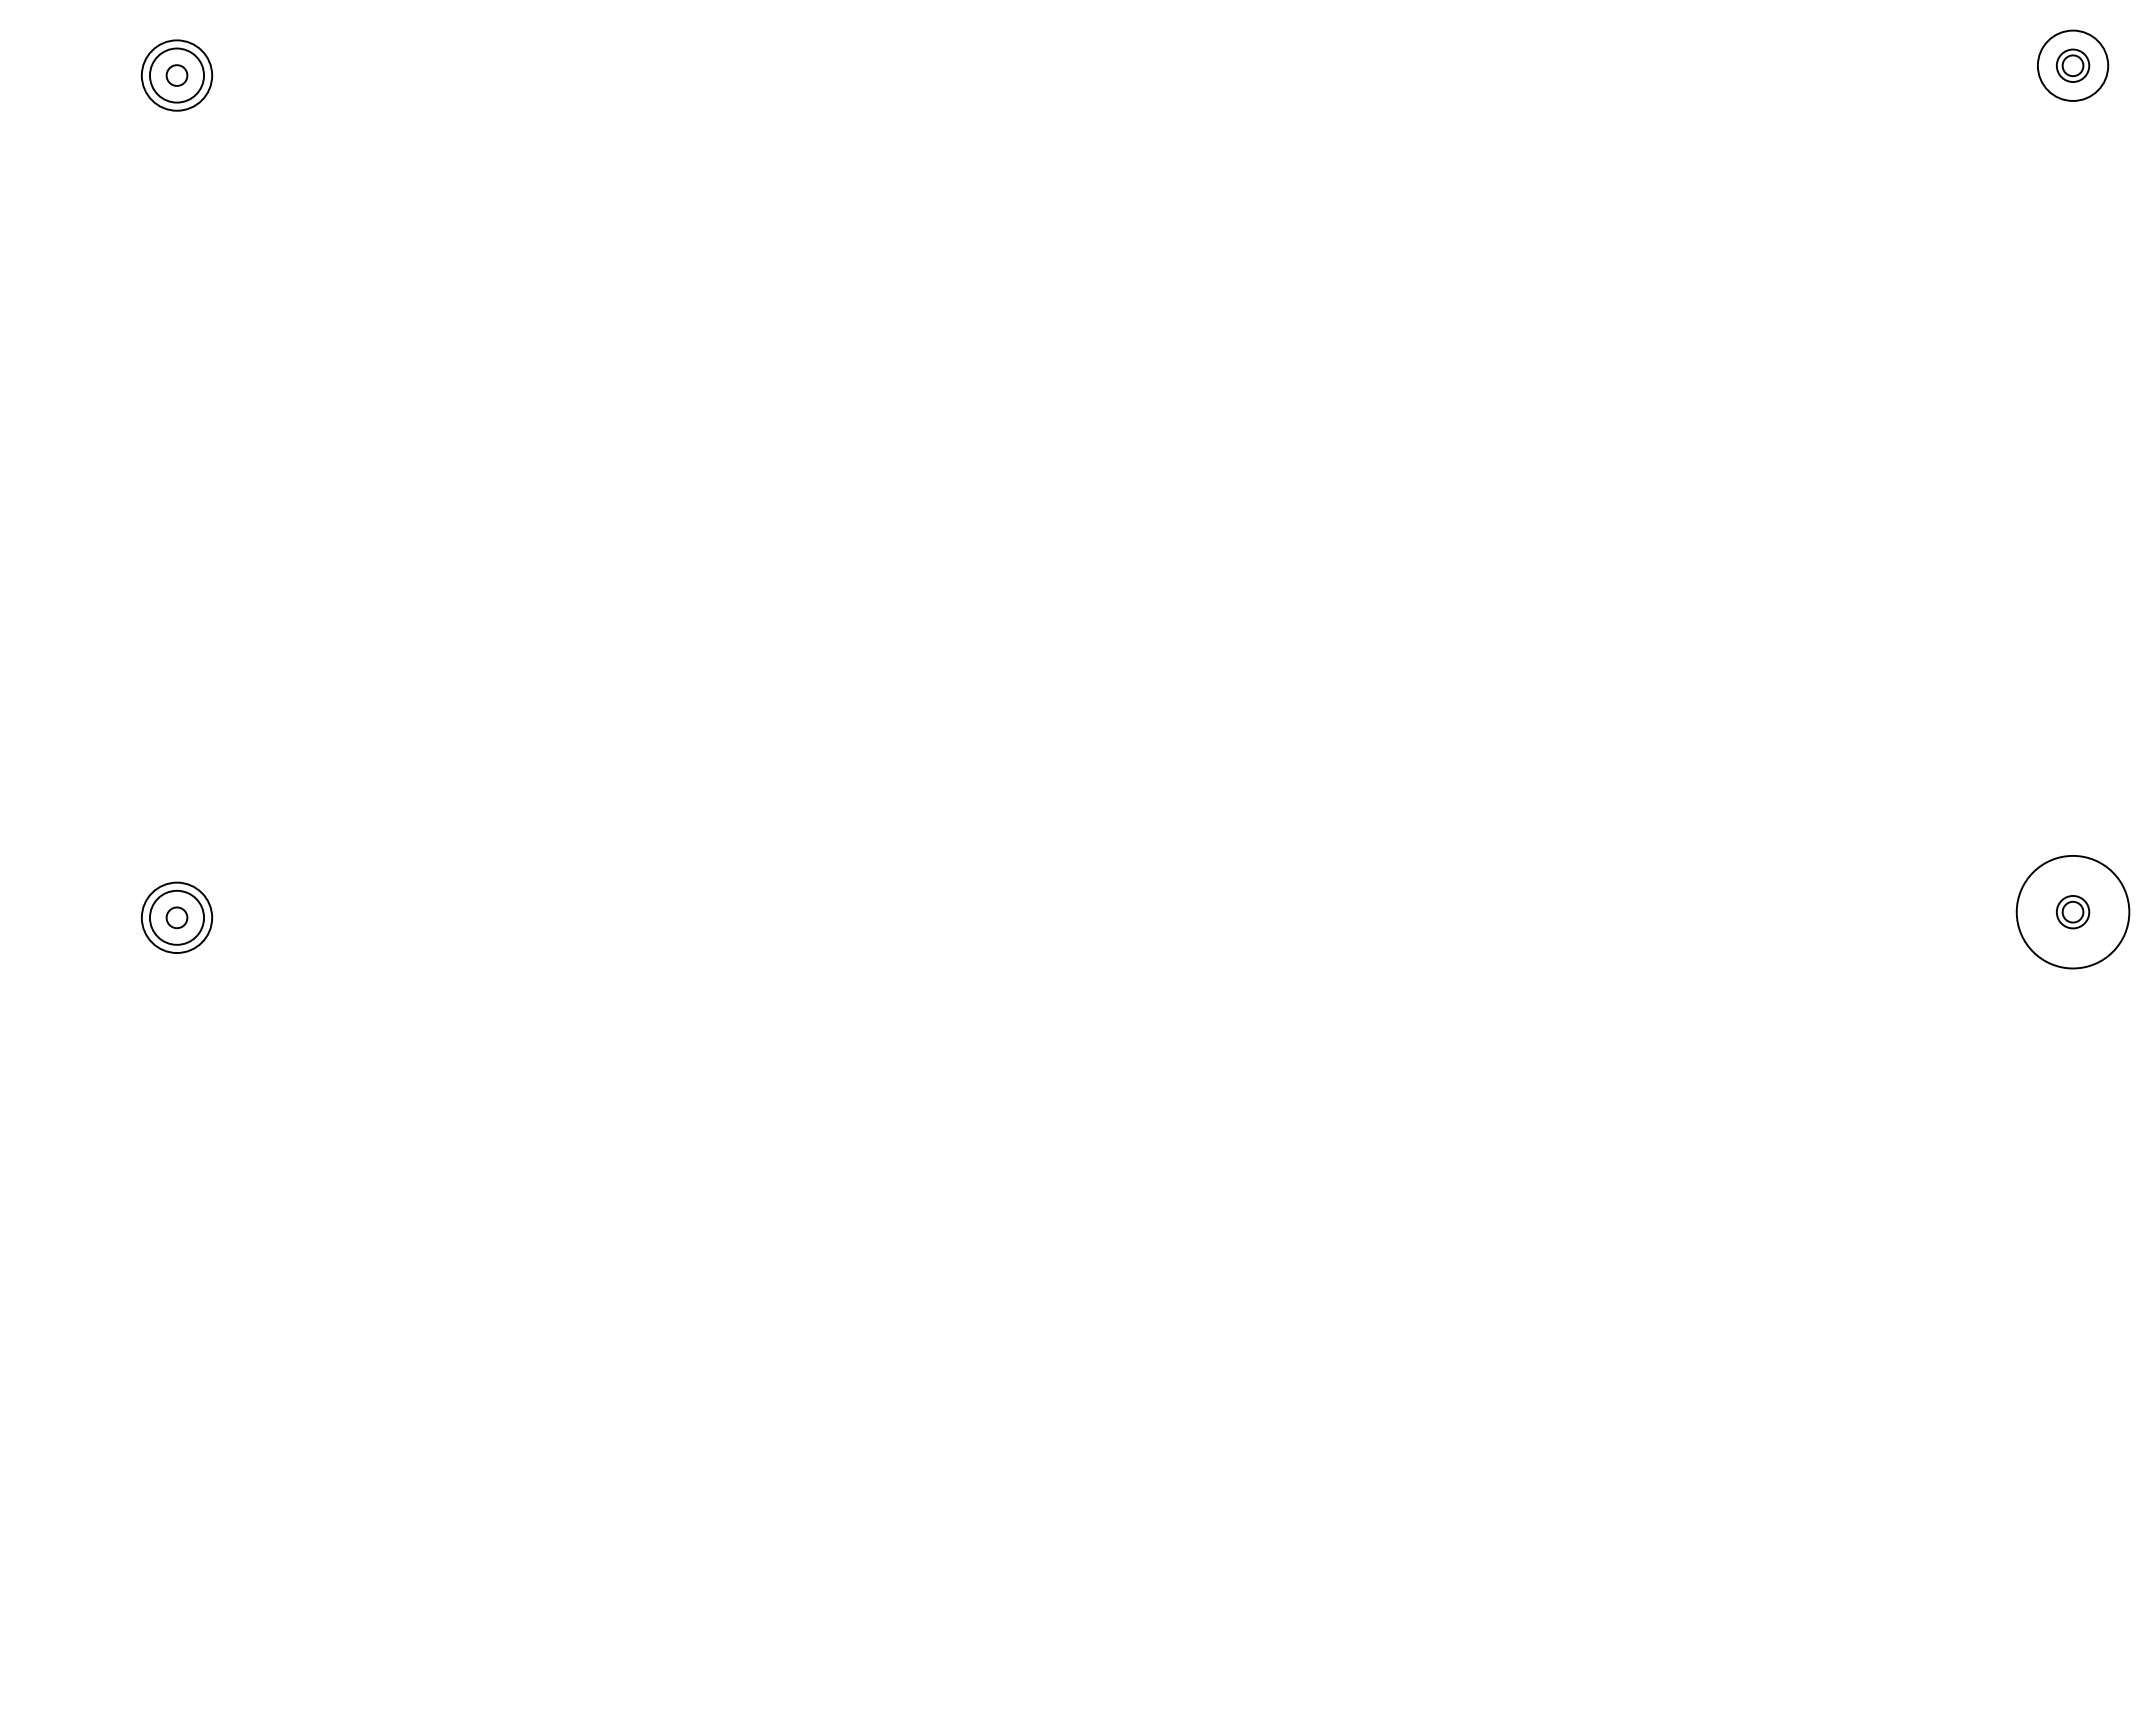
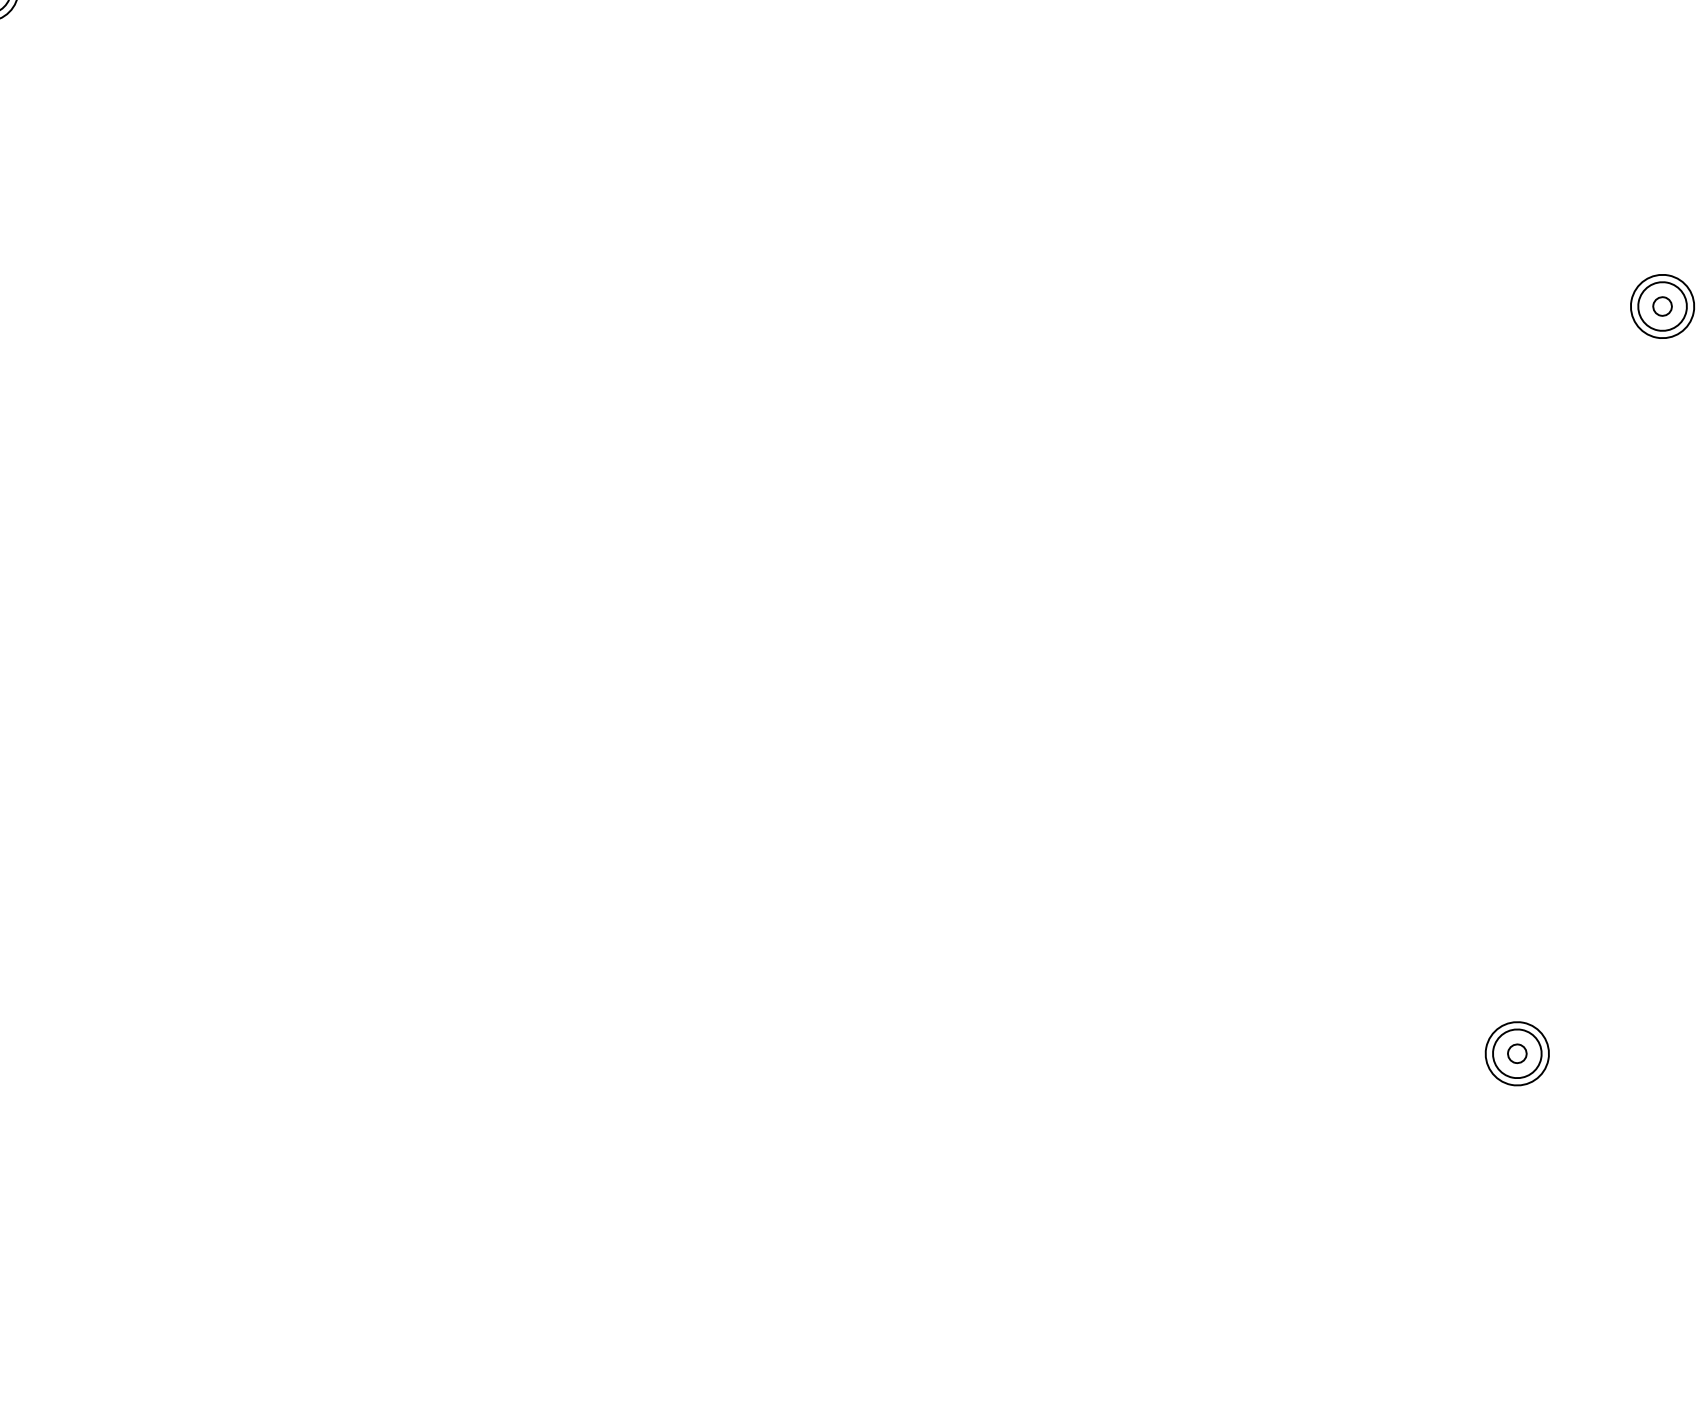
circle: (2073, 65) -> (1663, 306), size x1.67
circle: (2072, 912) -> (1516, 1053), size x0.62
circle: (2073, 912) -> (1517, 1054), size x1.67

